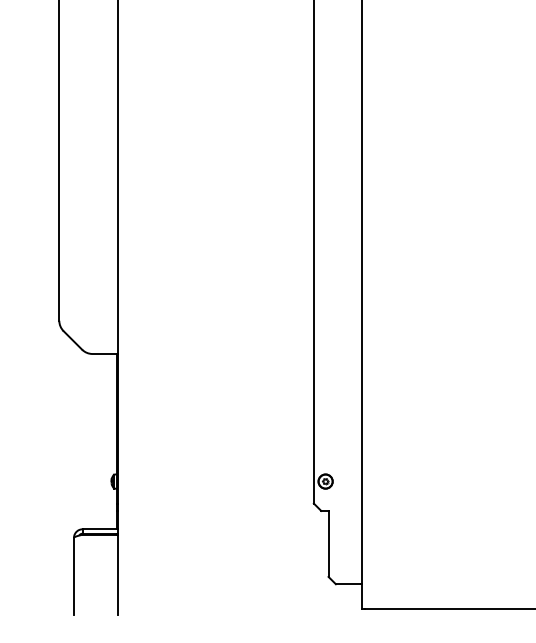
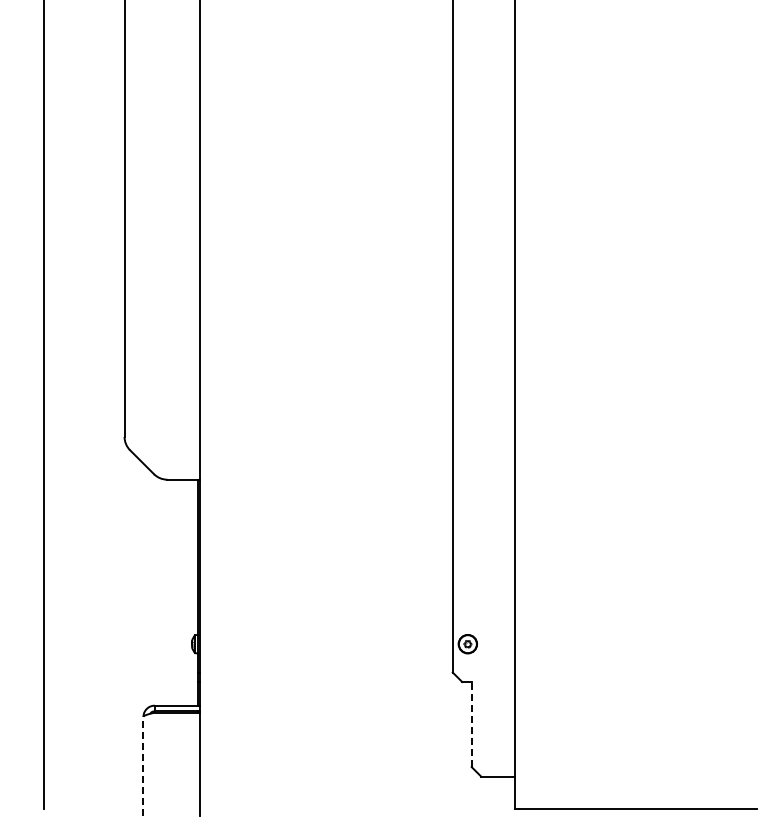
line: (328, 543) -> (471, 724), solid -> dashed
line: (74, 576) -> (143, 766), solid -> dashed

